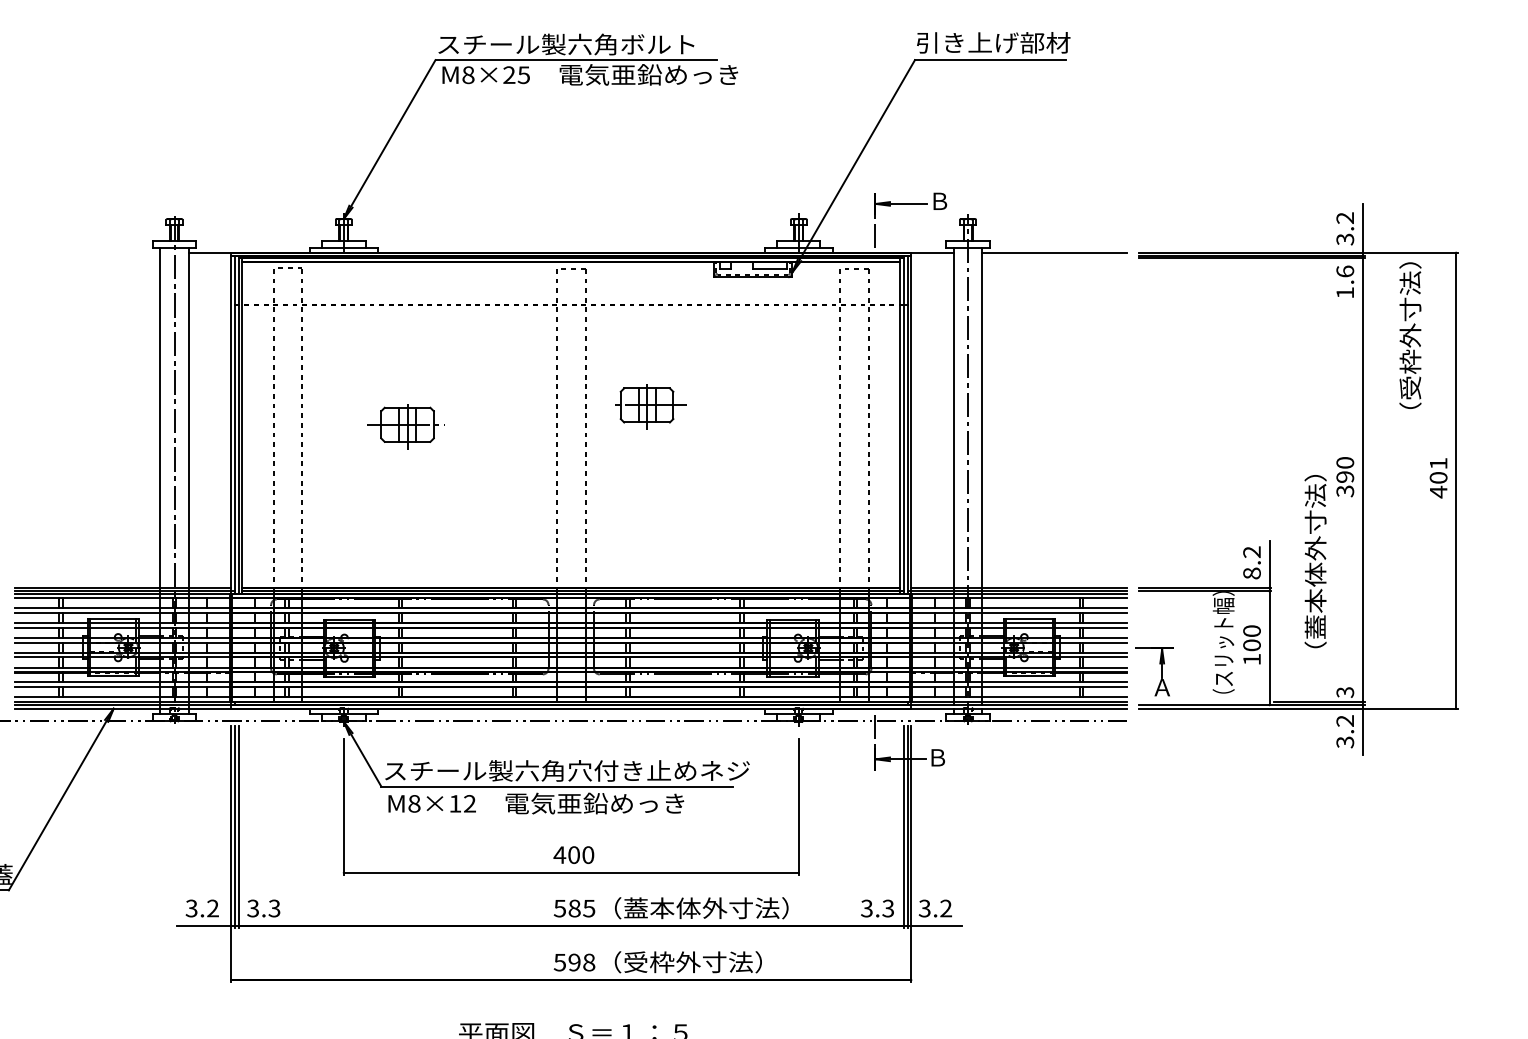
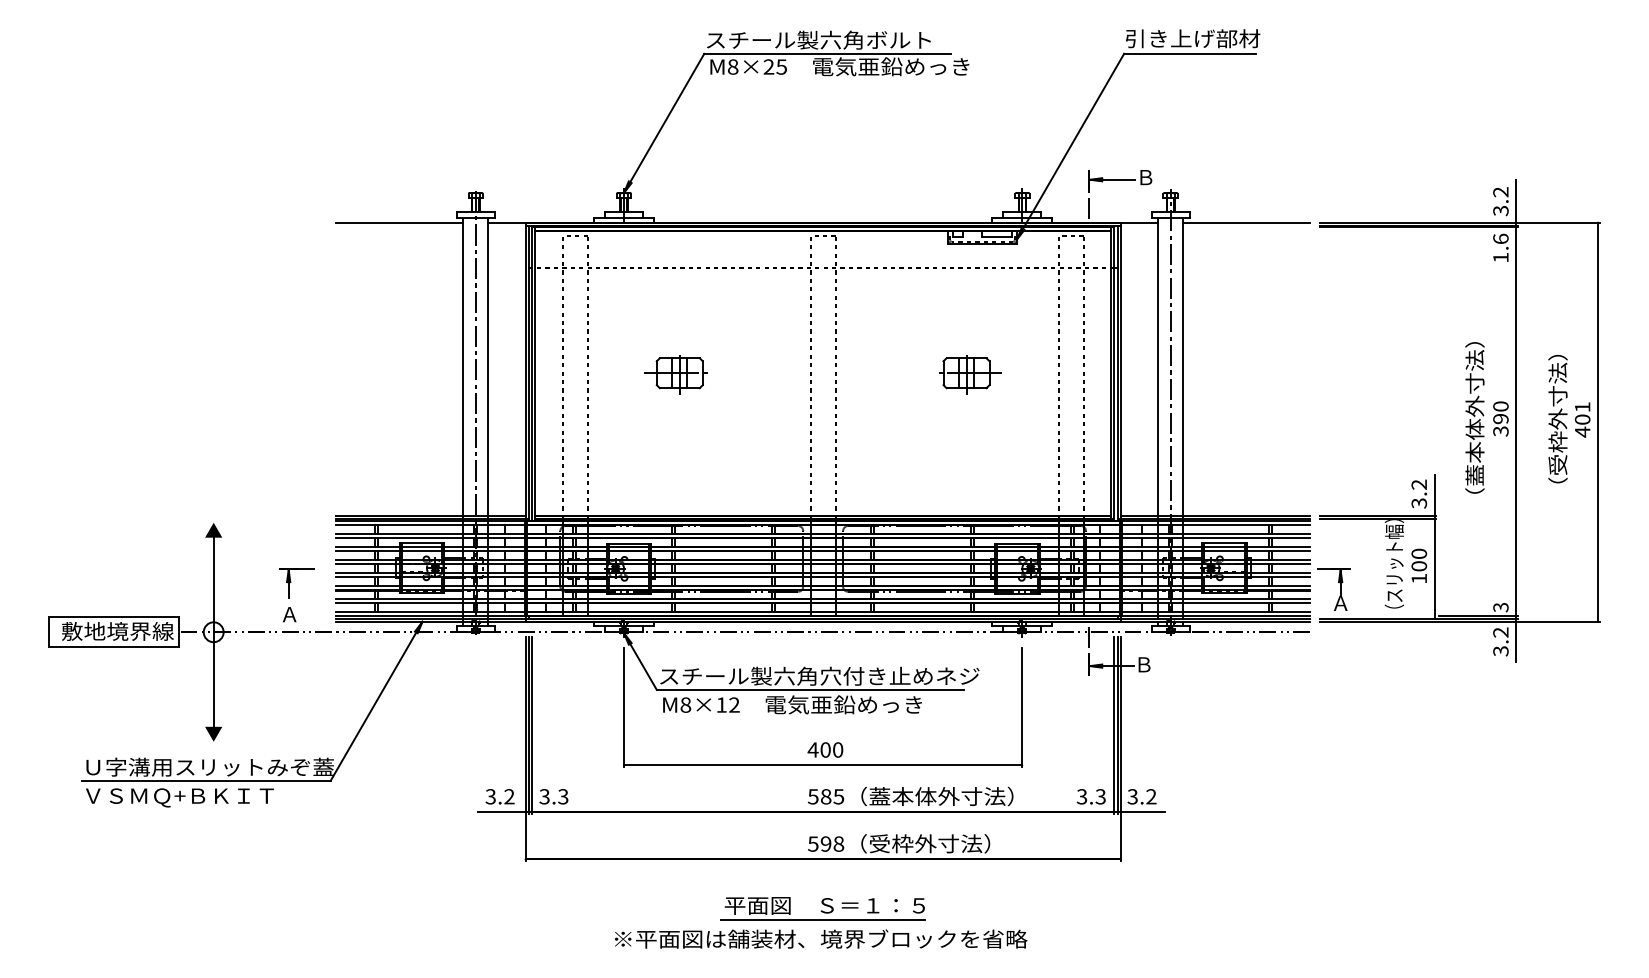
line: (87, 253) -> (399, 223), added
text: (1409, 336) -> (1557, 419), moved
part: (651, 406) -> (970, 374), moved
text: (1315, 561) -> (1474, 417), moved
text: (1251, 573) -> (1418, 503), 8.2 -> 3.2

